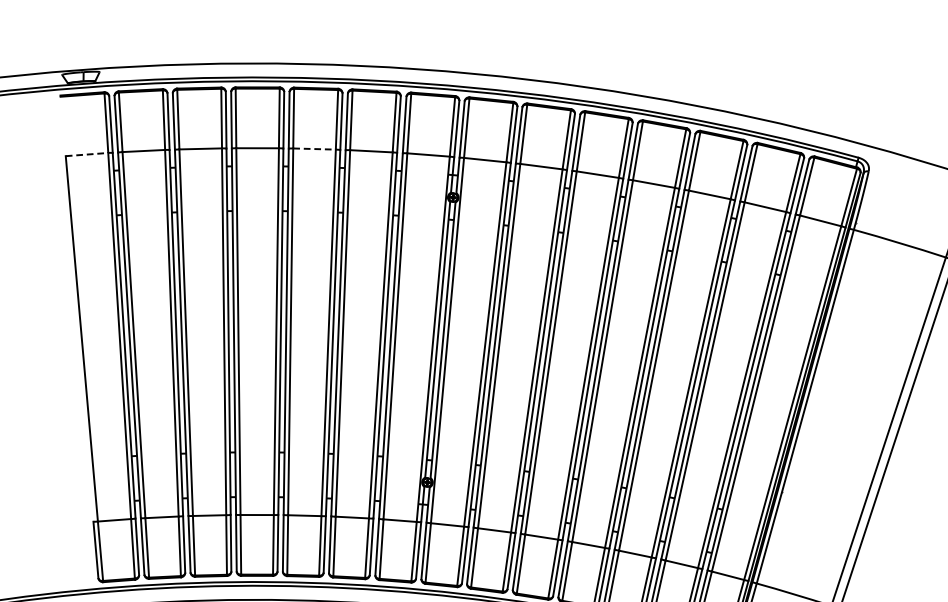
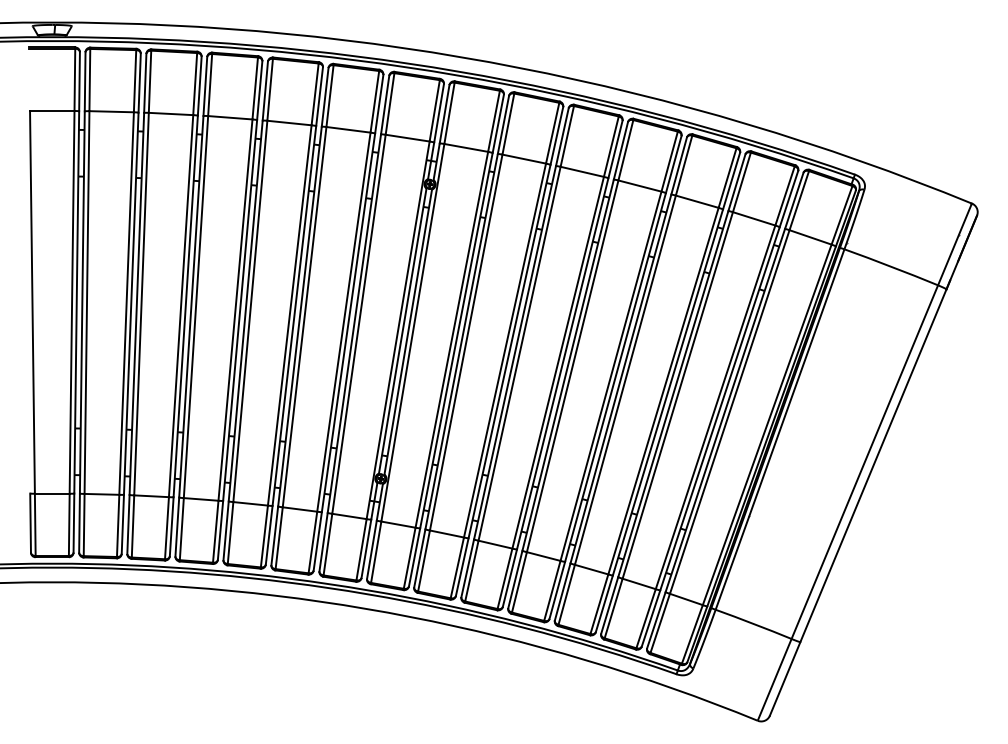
line: (314, 149) -> (289, 123), dashed -> solid
line: (87, 154) -> (52, 110), dashed -> solid

